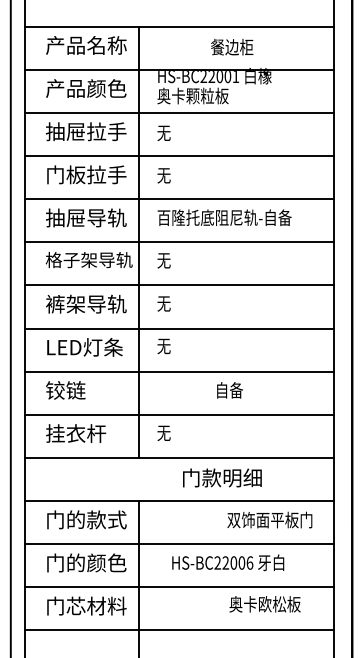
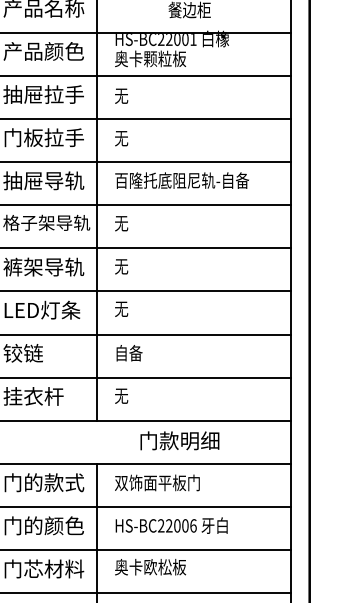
text: (229, 390) -> (129, 353), moved
text: (269, 519) -> (157, 482), moved
text: (228, 562) -> (172, 525), moved
text: (264, 604) -> (150, 567), moved

